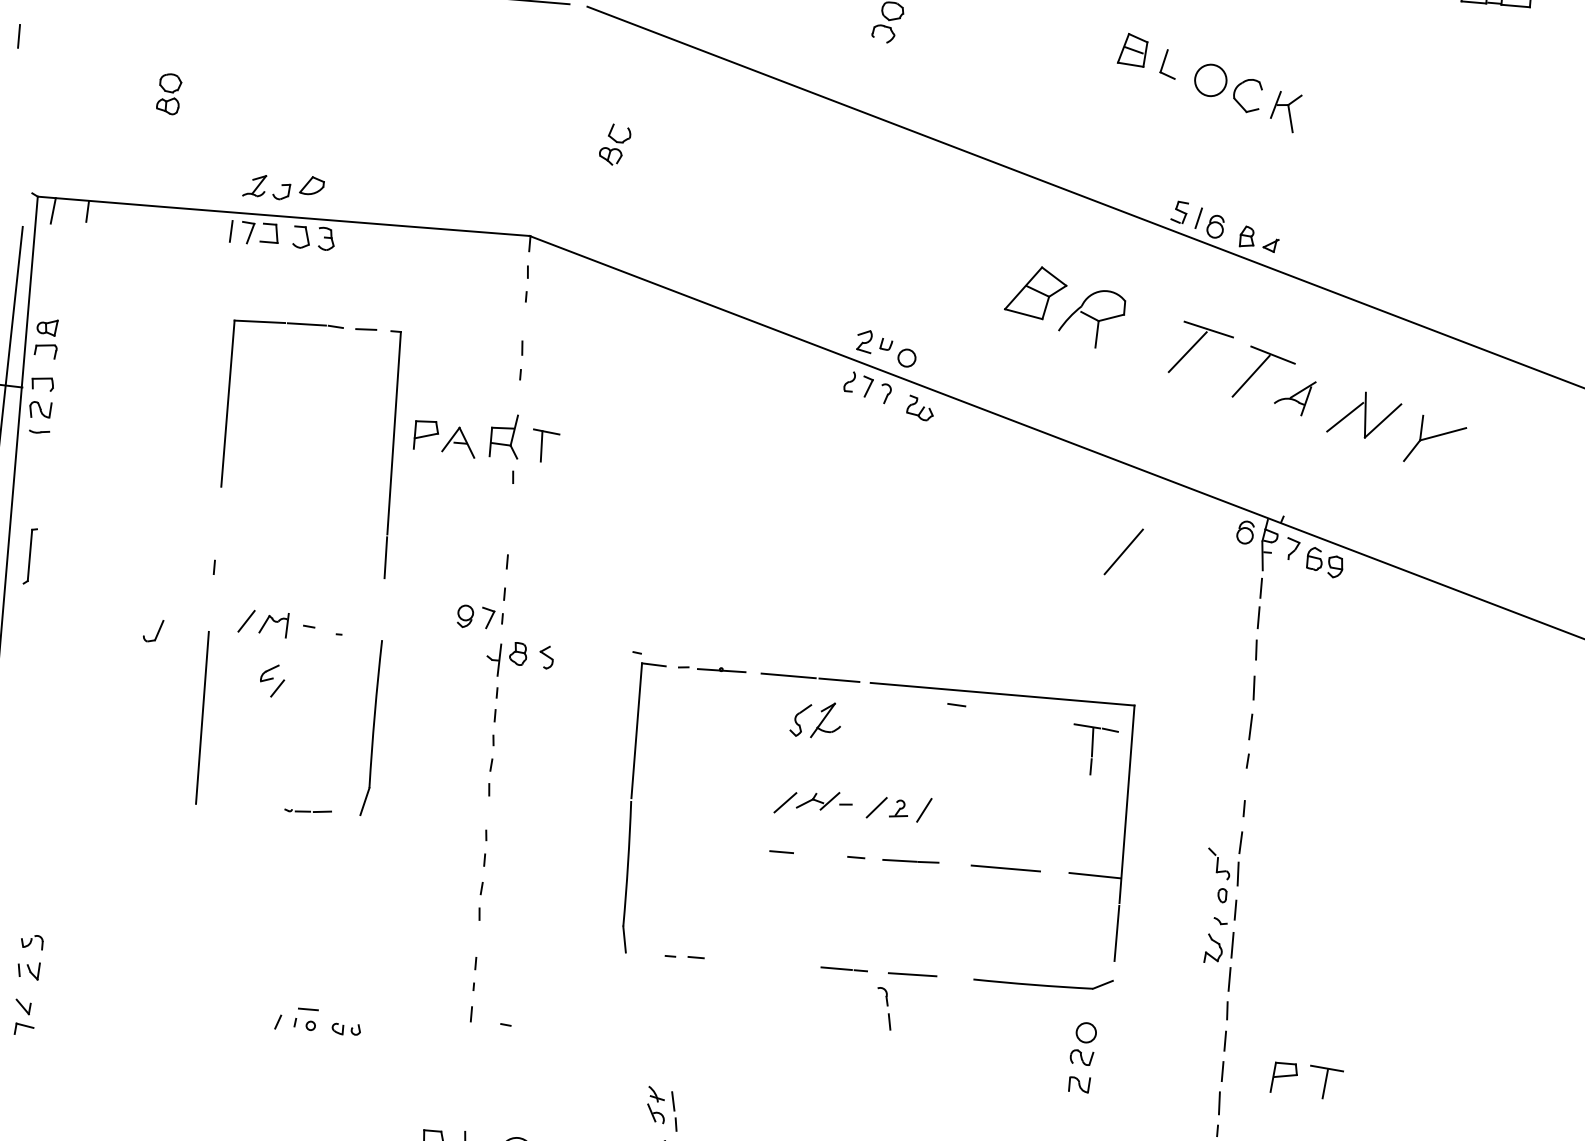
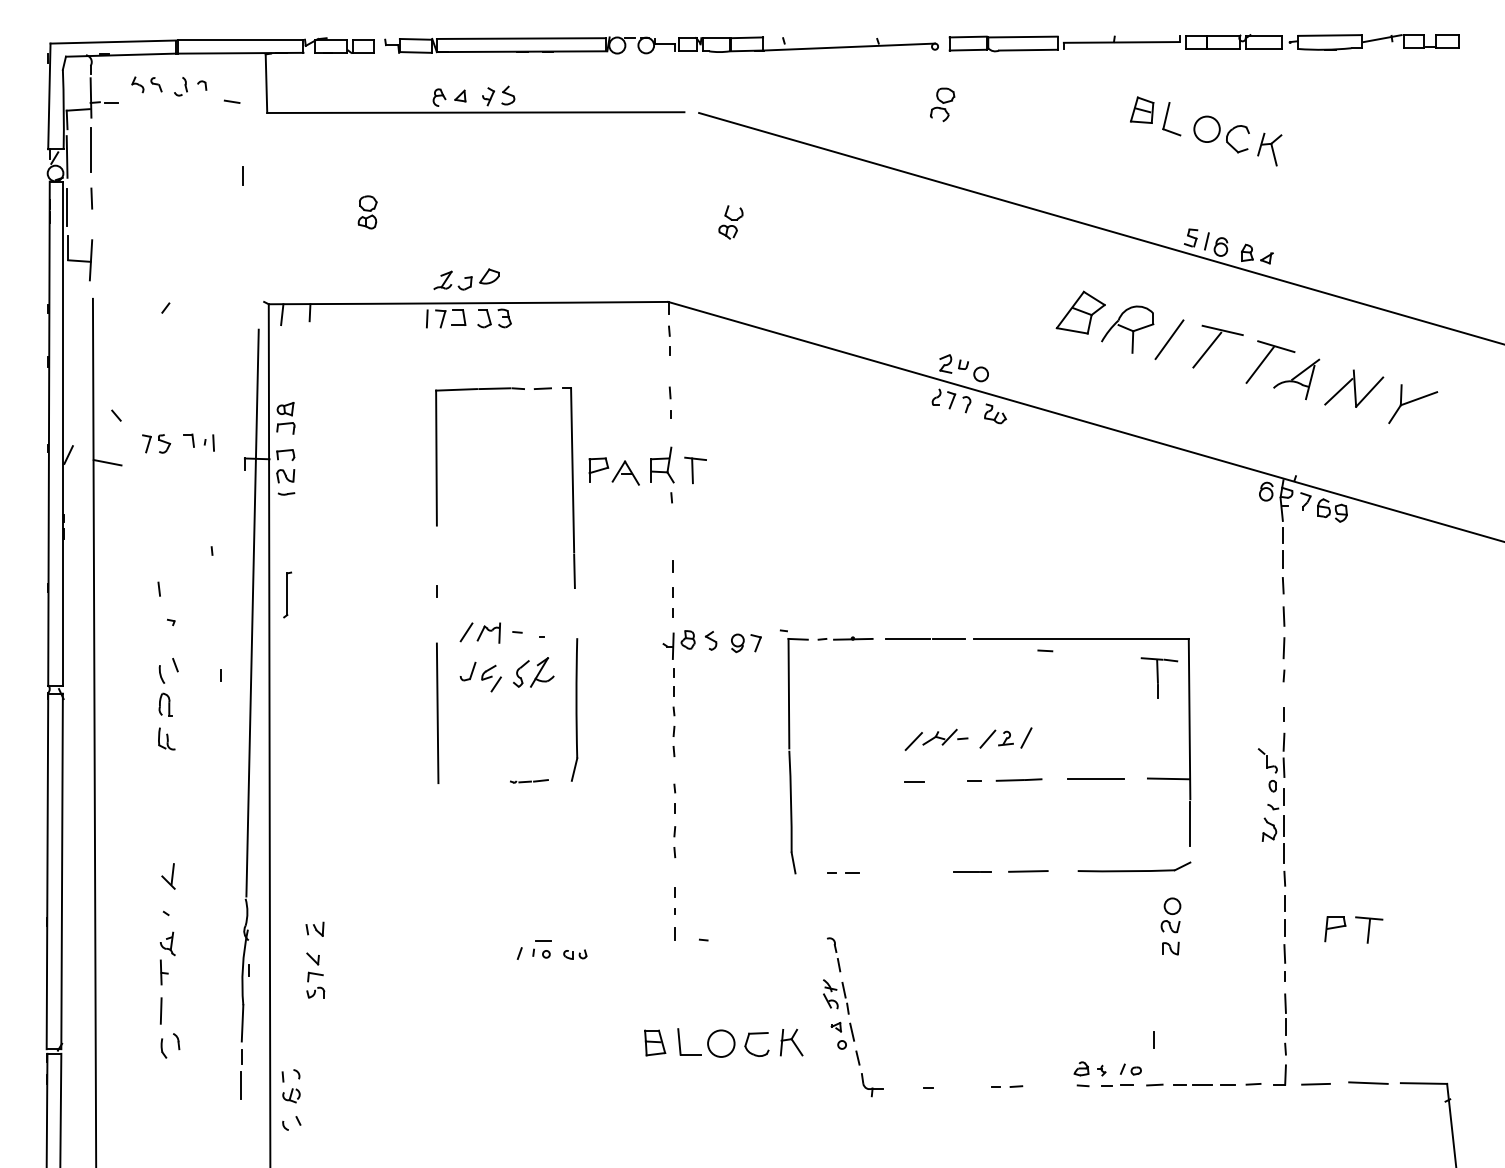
part: (1168, 64) -> (1171, 119), size x1.43
part: (1294, 397) -> (1296, 379), size x1.43
line: (1123, 551) -> (1169, 339), moved
part: (476, 617) -> (746, 643), moved
part: (152, 630) -> (467, 671), moved
part: (815, 719) -> (533, 672), moved
part: (31, 941) -> (315, 992), moved
part: (885, 1008) -> (834, 954), moved

